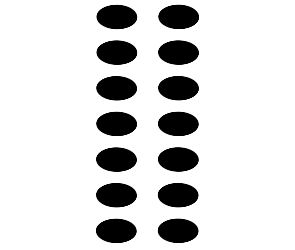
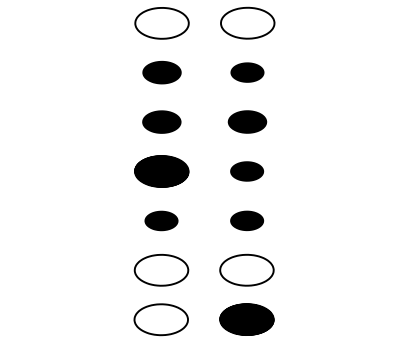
hatch: (116, 16) -> (161, 22), removed
hatch: (178, 16) -> (247, 22), removed
part: (116, 52) -> (161, 72), size x0.7
part: (178, 52) -> (247, 72), size x0.6
part: (116, 87) -> (161, 121), size x0.7
part: (178, 87) -> (247, 121), size x0.7
part: (177, 123) -> (246, 171), size x0.6
part: (116, 159) -> (161, 220), size x0.6
part: (177, 159) -> (246, 220), size x0.6
hatch: (116, 194) -> (161, 269), removed
hatch: (177, 194) -> (246, 269), removed
hatch: (116, 230) -> (161, 319), removed

